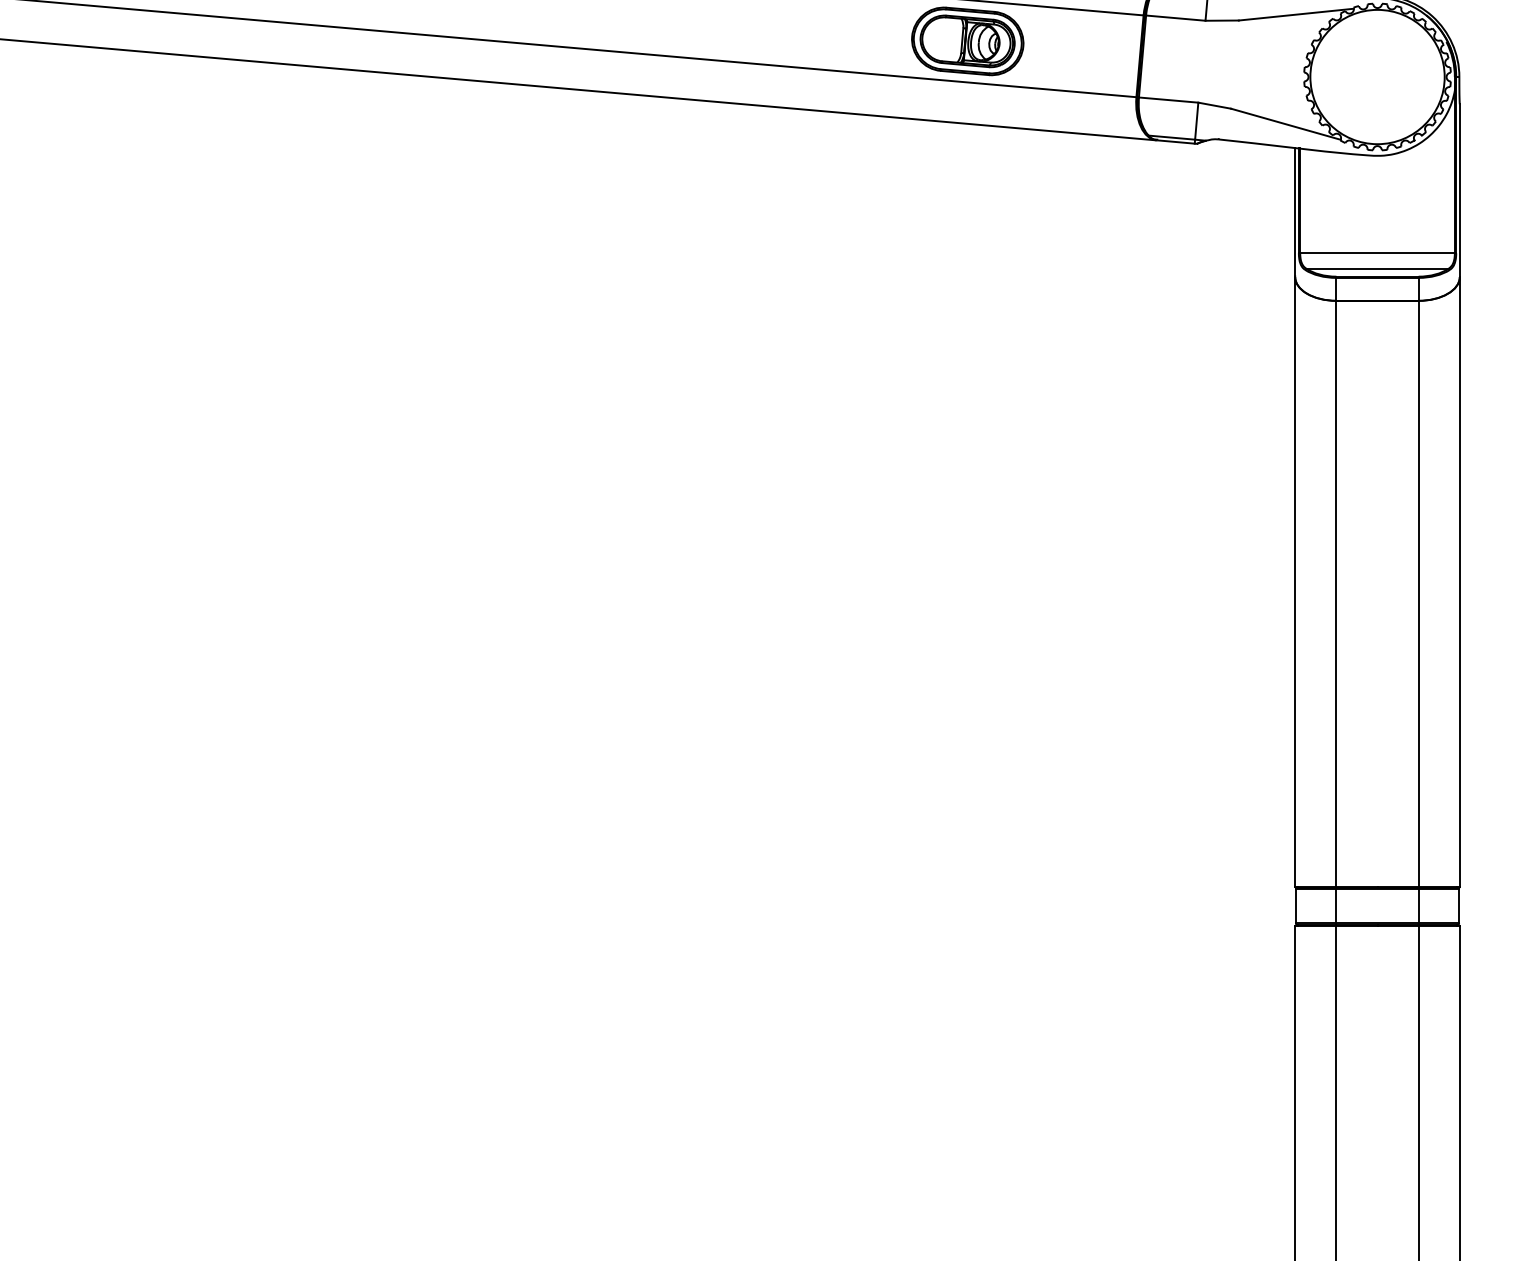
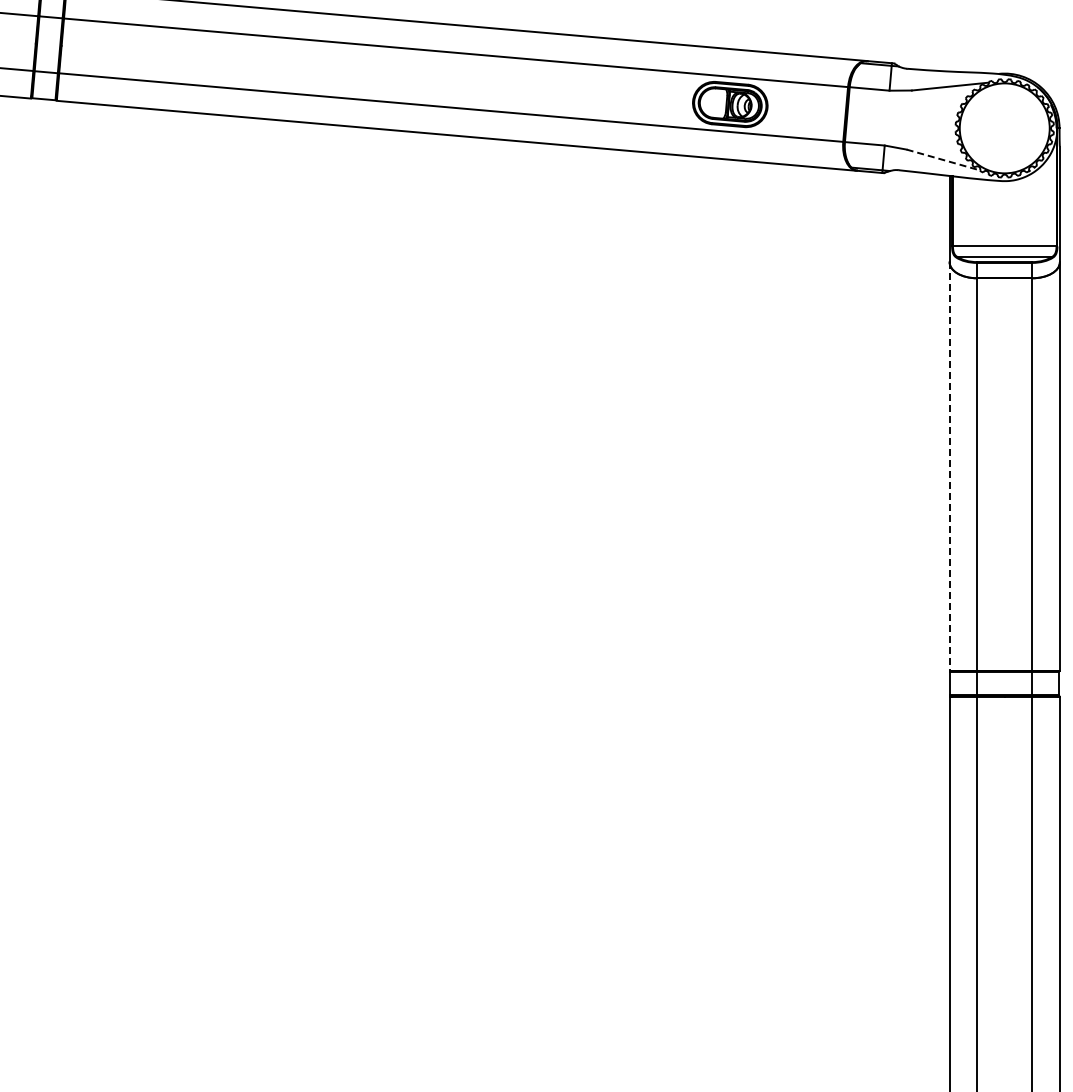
line: (1286, 124) -> (943, 160), solid -> dashed
line: (1295, 583) -> (949, 467), solid -> dashed

